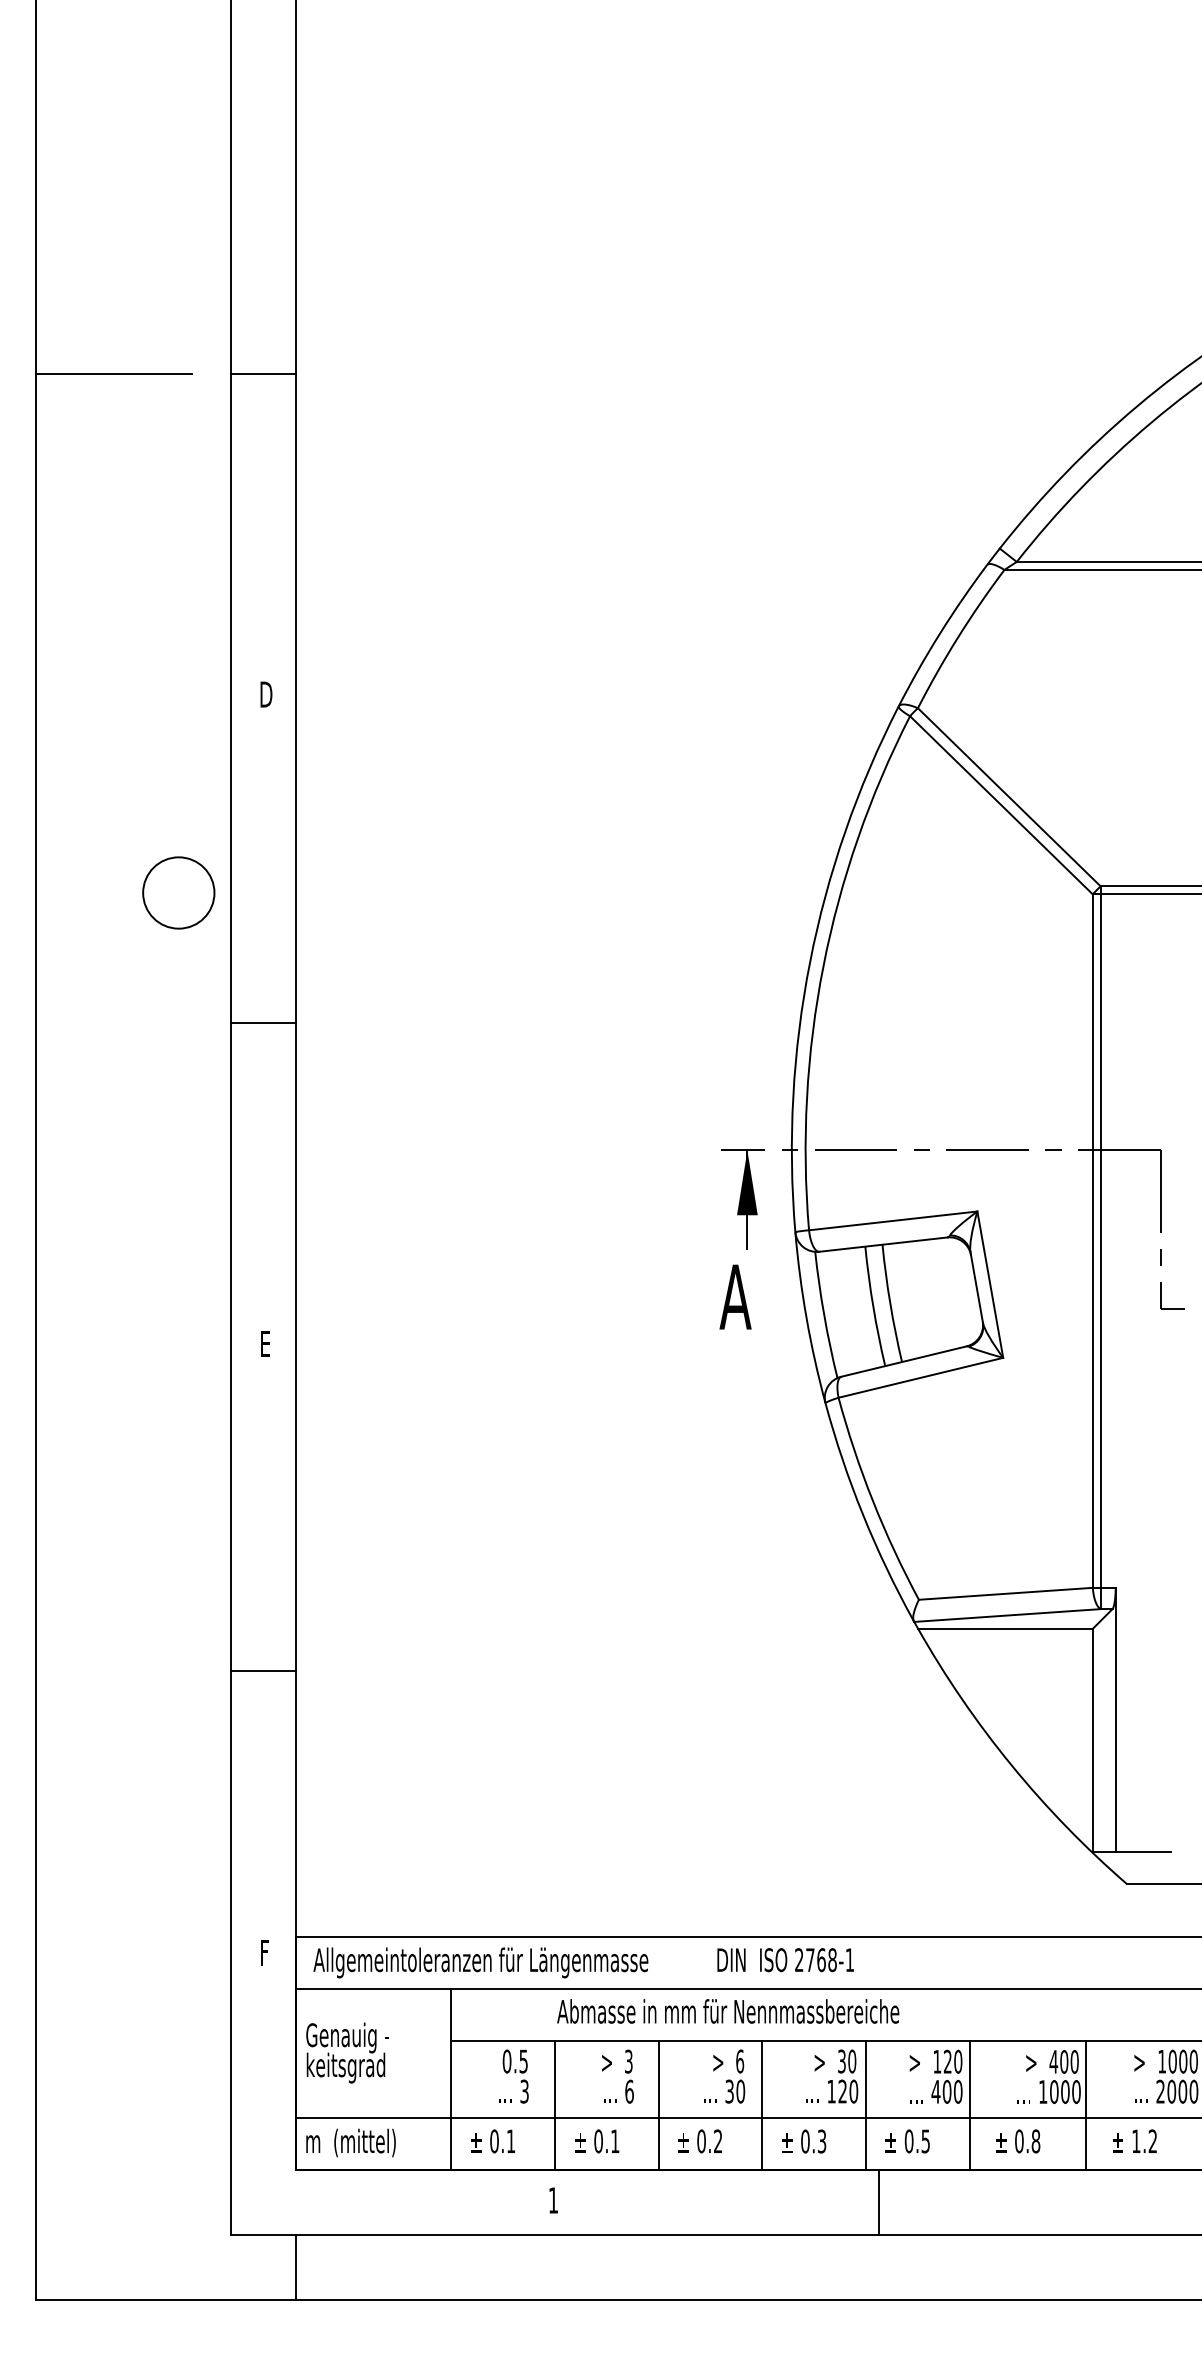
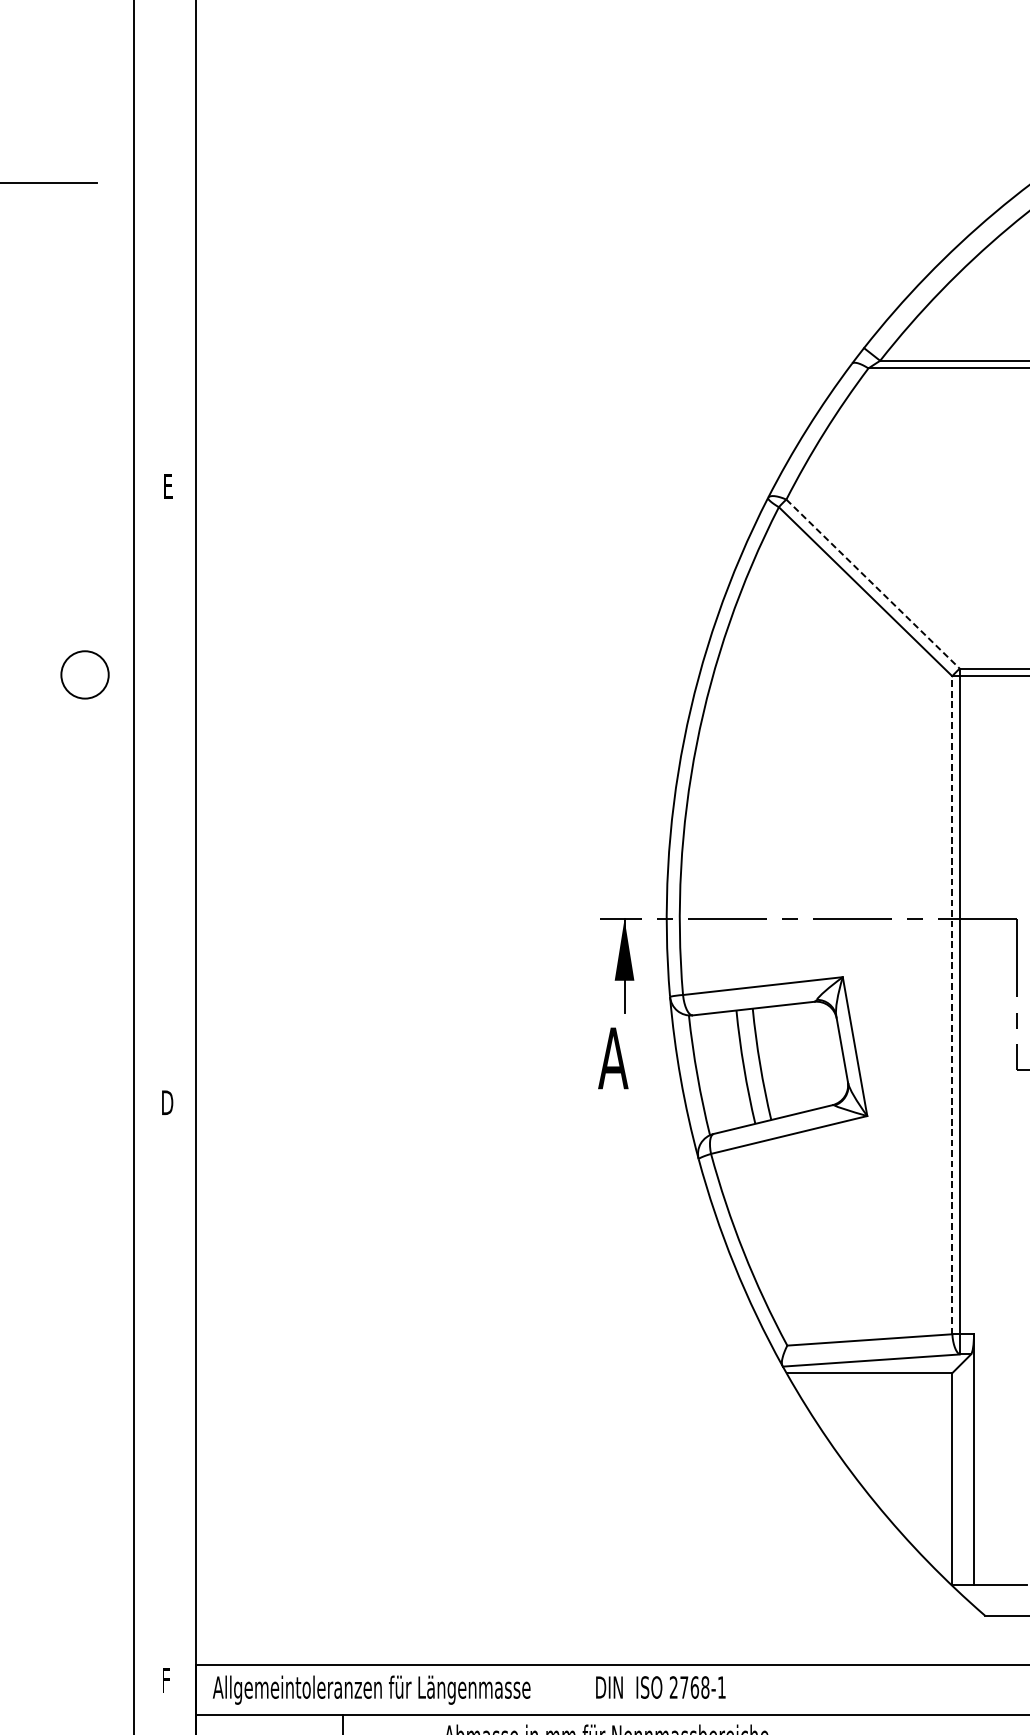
line: (262, 374) -> (164, 182), removed
text: (266, 694) -> (168, 486), D -> E
line: (1009, 797) -> (873, 584), solid -> dashed
circle: (178, 892) -> (84, 674), size x0.7
line: (262, 1022) -> (164, 797), removed
line: (1092, 1241) -> (952, 1005), solid -> dashed
text: (265, 1343) -> (167, 1102), E -> D
line: (262, 1670) -> (164, 1412), removed

